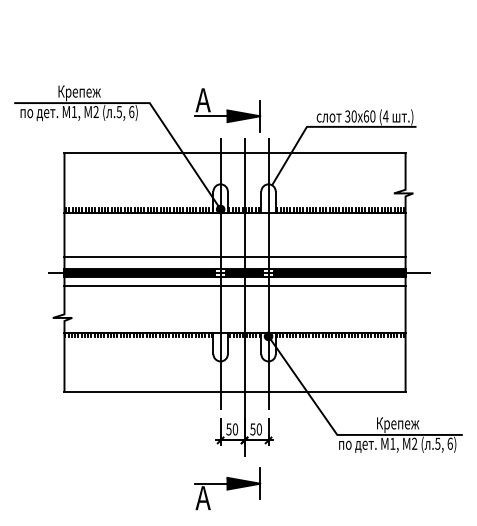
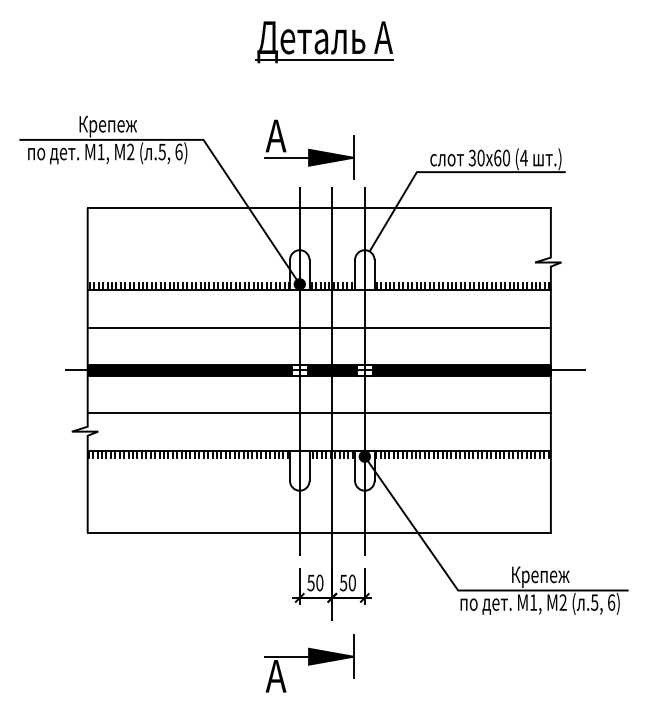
part: (238, 31) -> (324, 42), added
line: (234, 256) -> (318, 327), moved
line: (234, 286) -> (318, 413), moved

